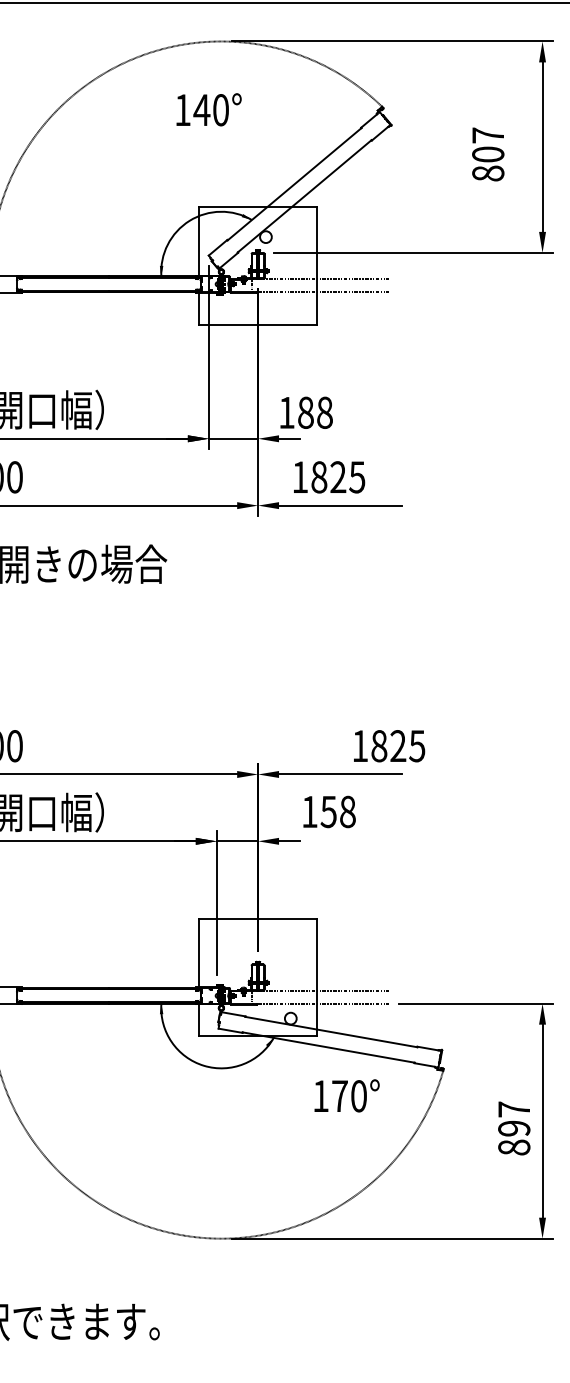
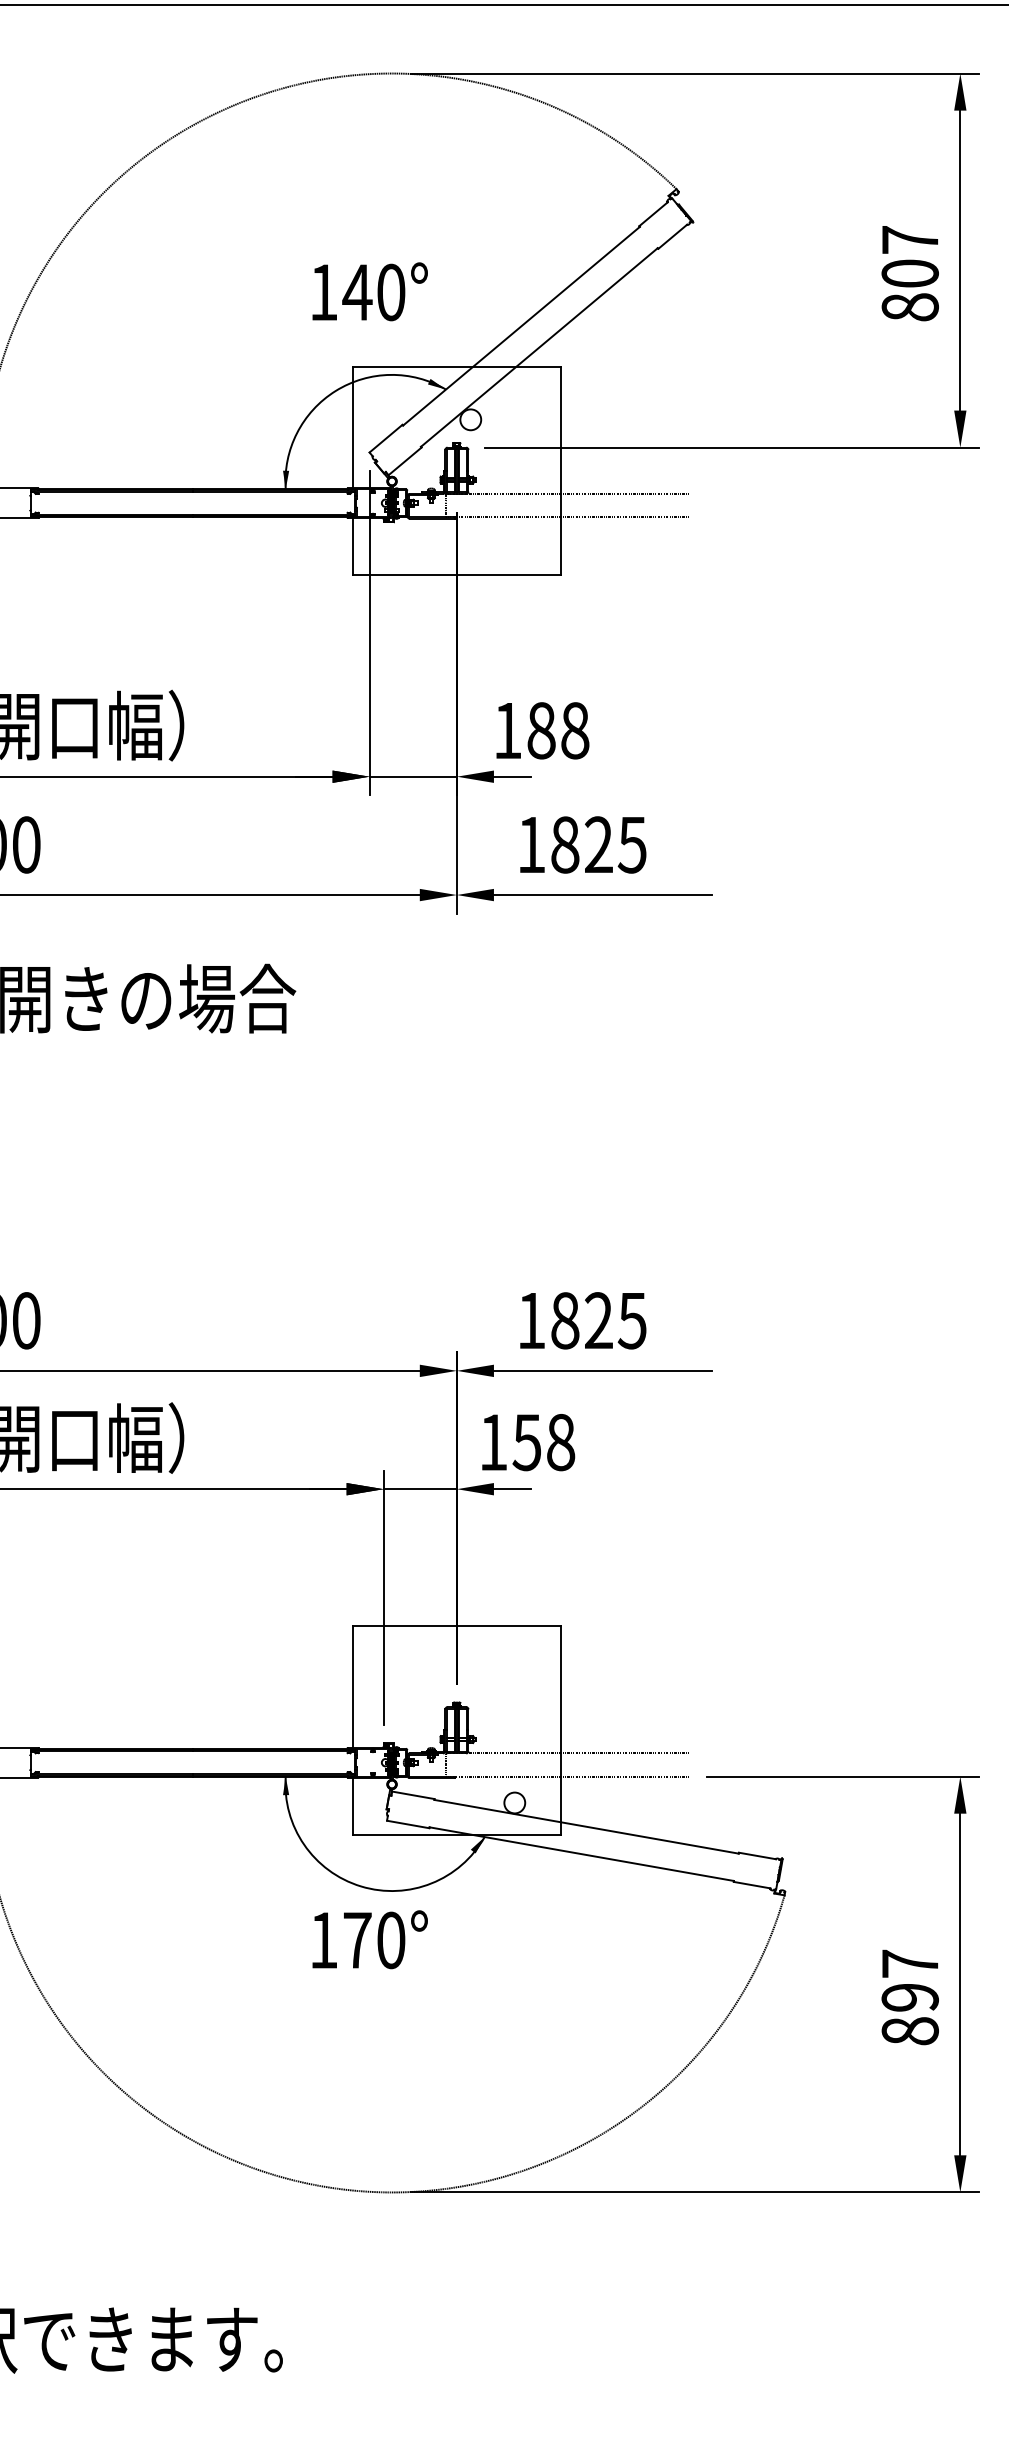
text: (208, 109) -> (369, 291), moved
text: (488, 154) -> (910, 273), moved
text: (389, 746) -> (583, 1321), moved
text: (329, 811) -> (528, 1441), moved
text: (346, 1095) -> (369, 1939), moved

